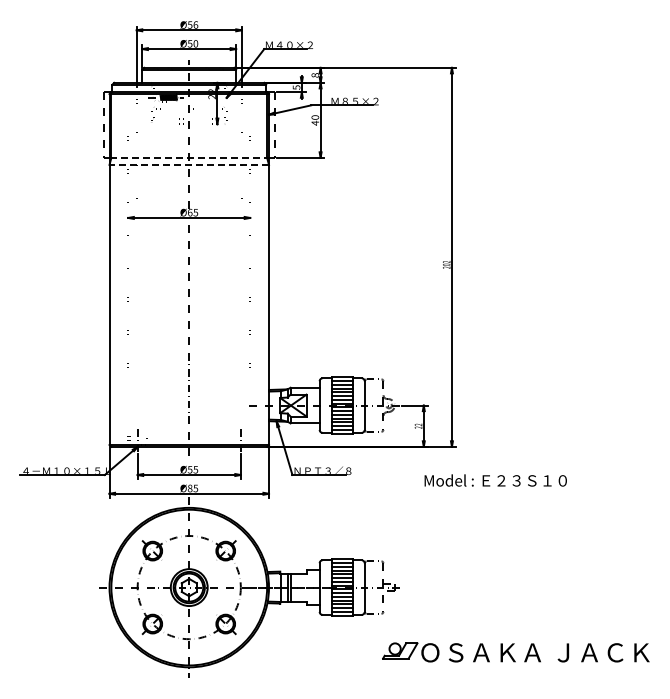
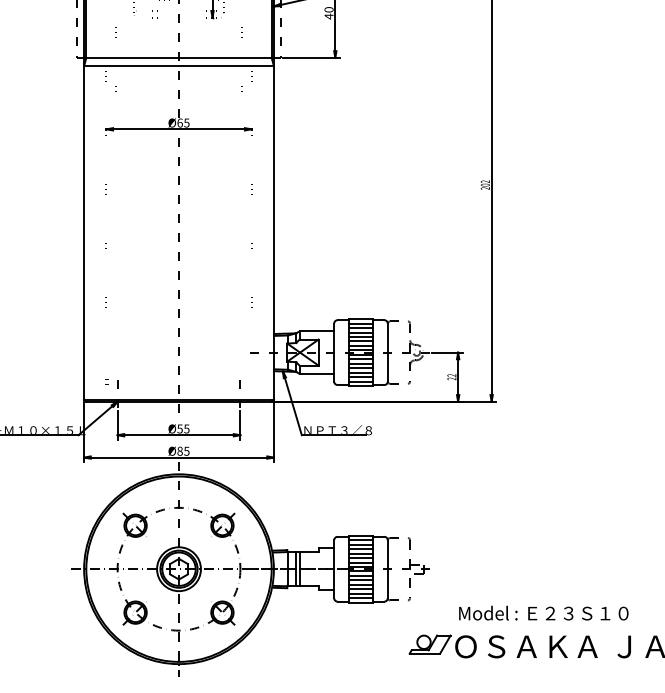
line: (189, 157) -> (179, 57), dashed -> solid
line: (189, 164) -> (179, 65), dashed -> solid
text: (495, 480) -> (543, 613), moved

